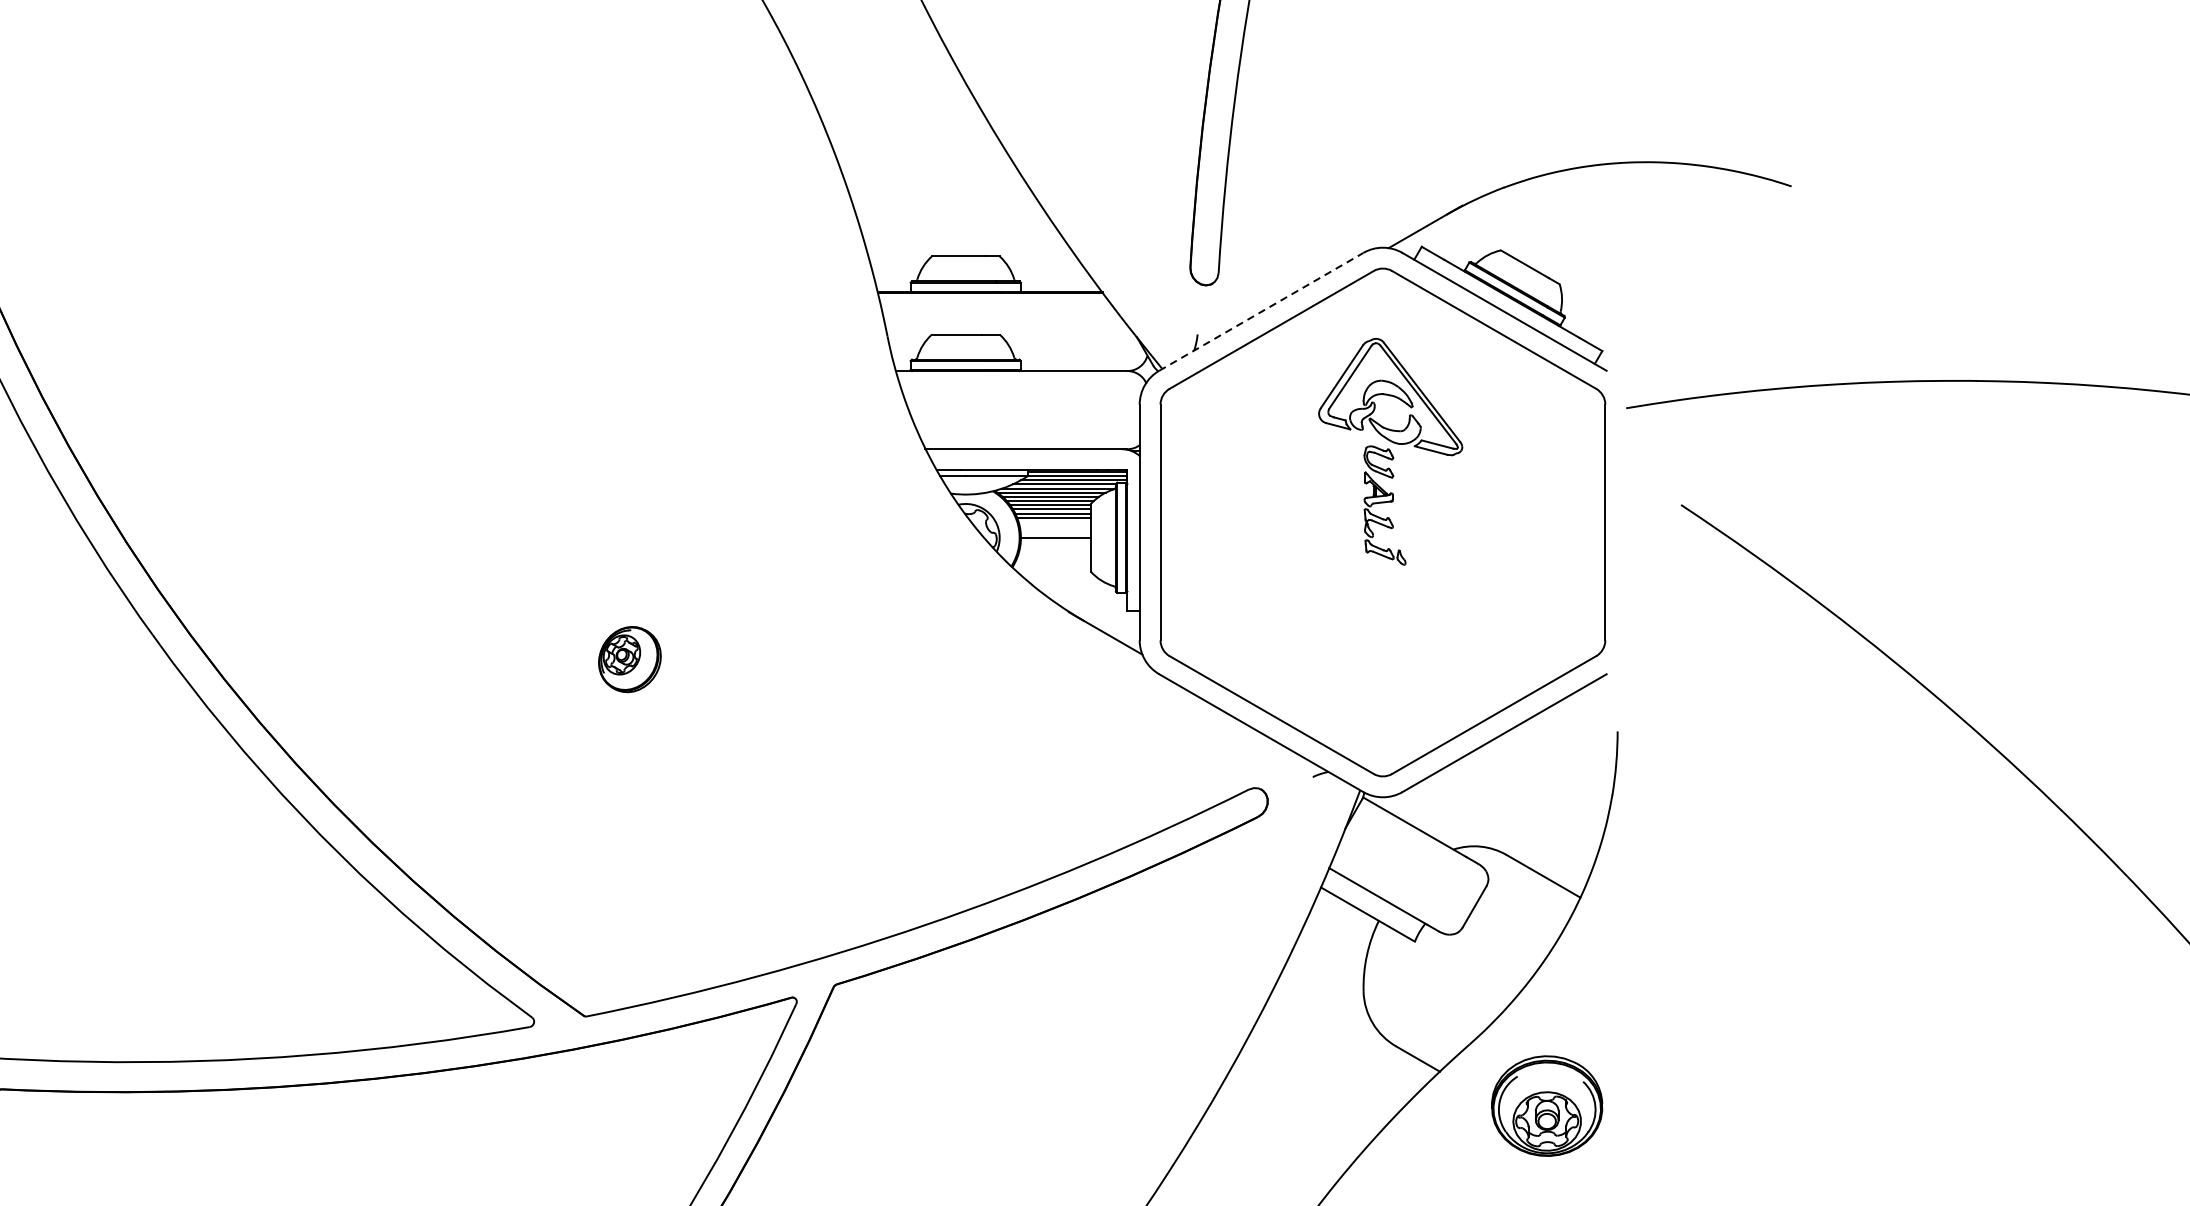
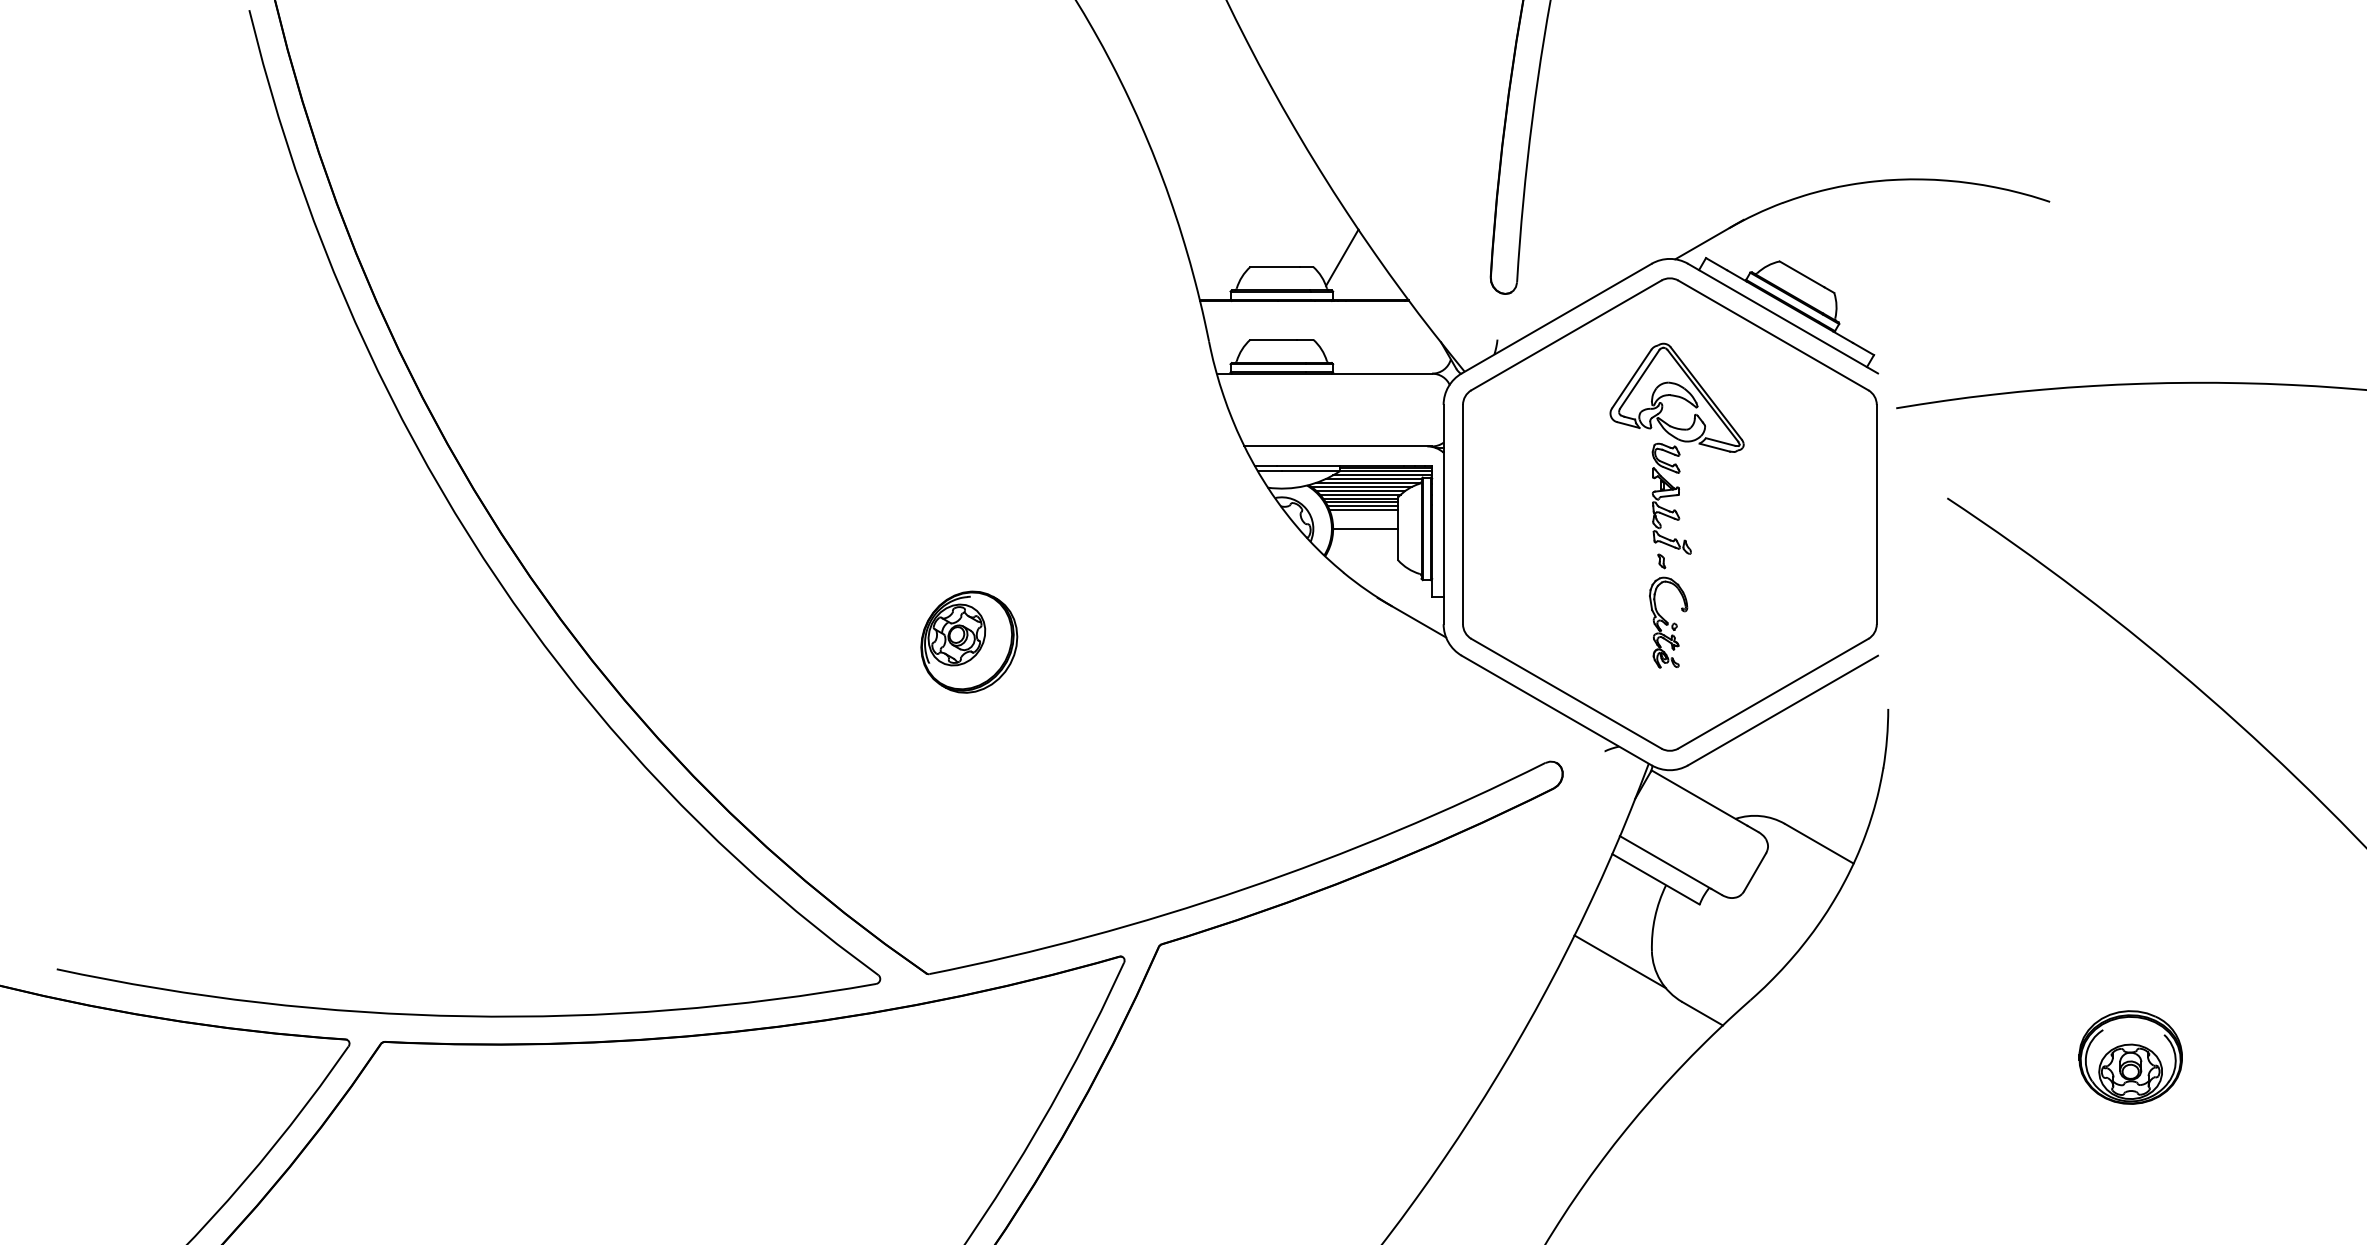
line: (1031, 246) -> (1342, 257), added
line: (1261, 311) -> (1556, 318), dashed -> solid
part: (1374, 632) -> (1662, 616), added
part: (630, 658) -> (969, 641), size x1.67
line: (1328, 1002) -> (1619, 961), added
part: (1546, 1106) -> (2130, 1057), moved

